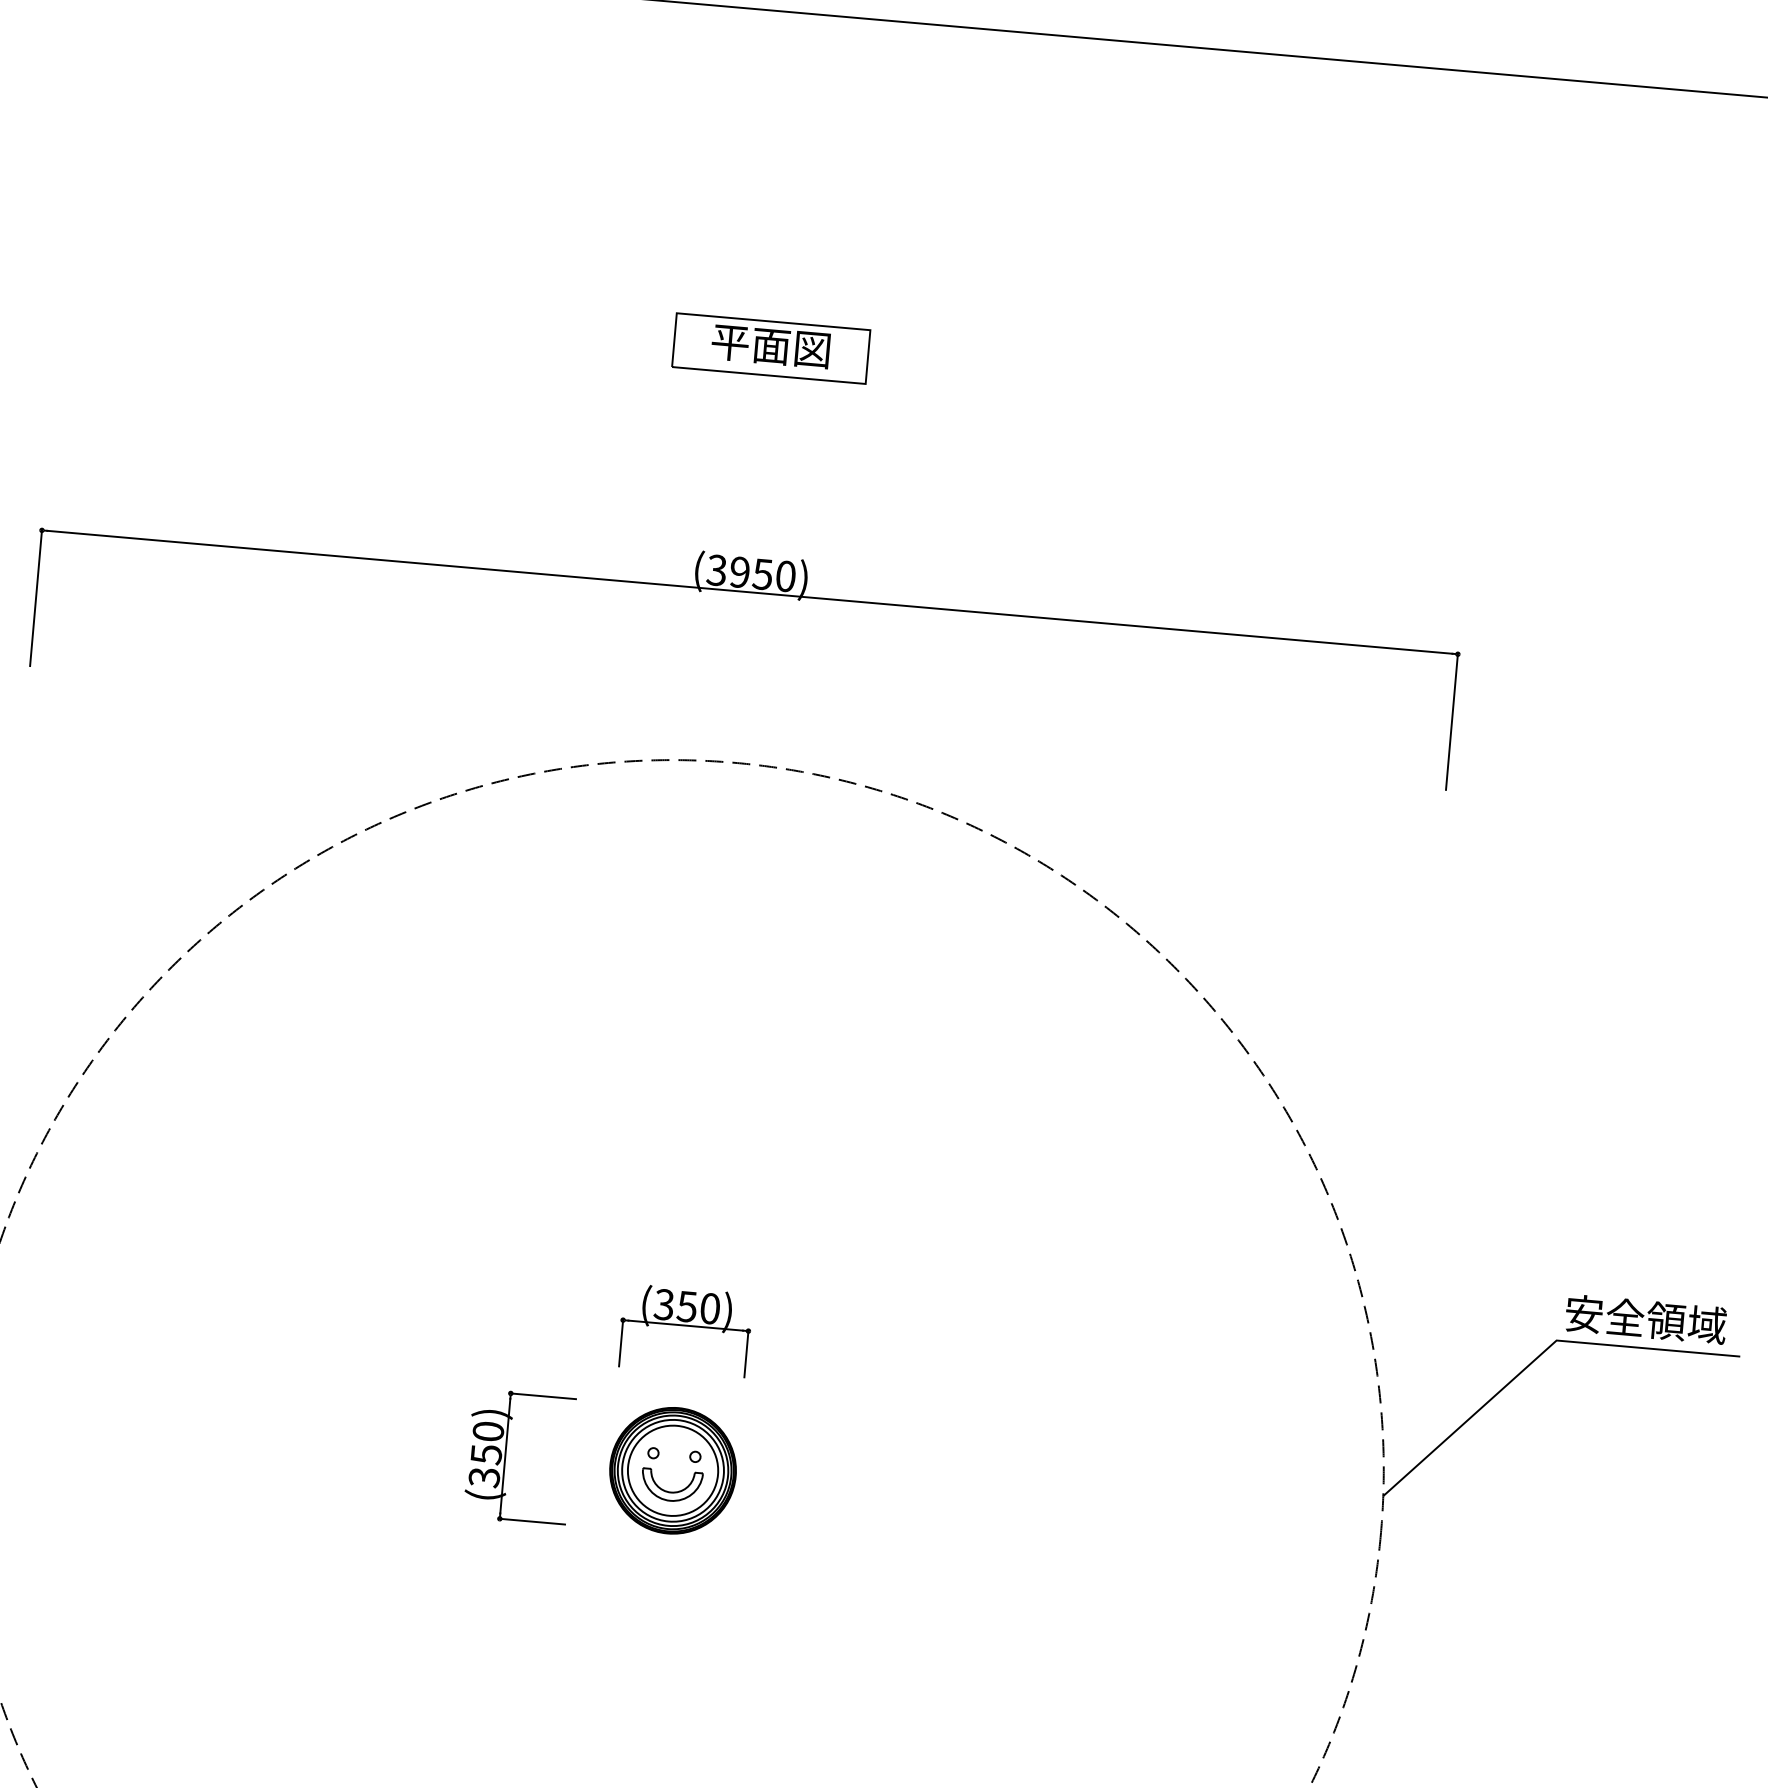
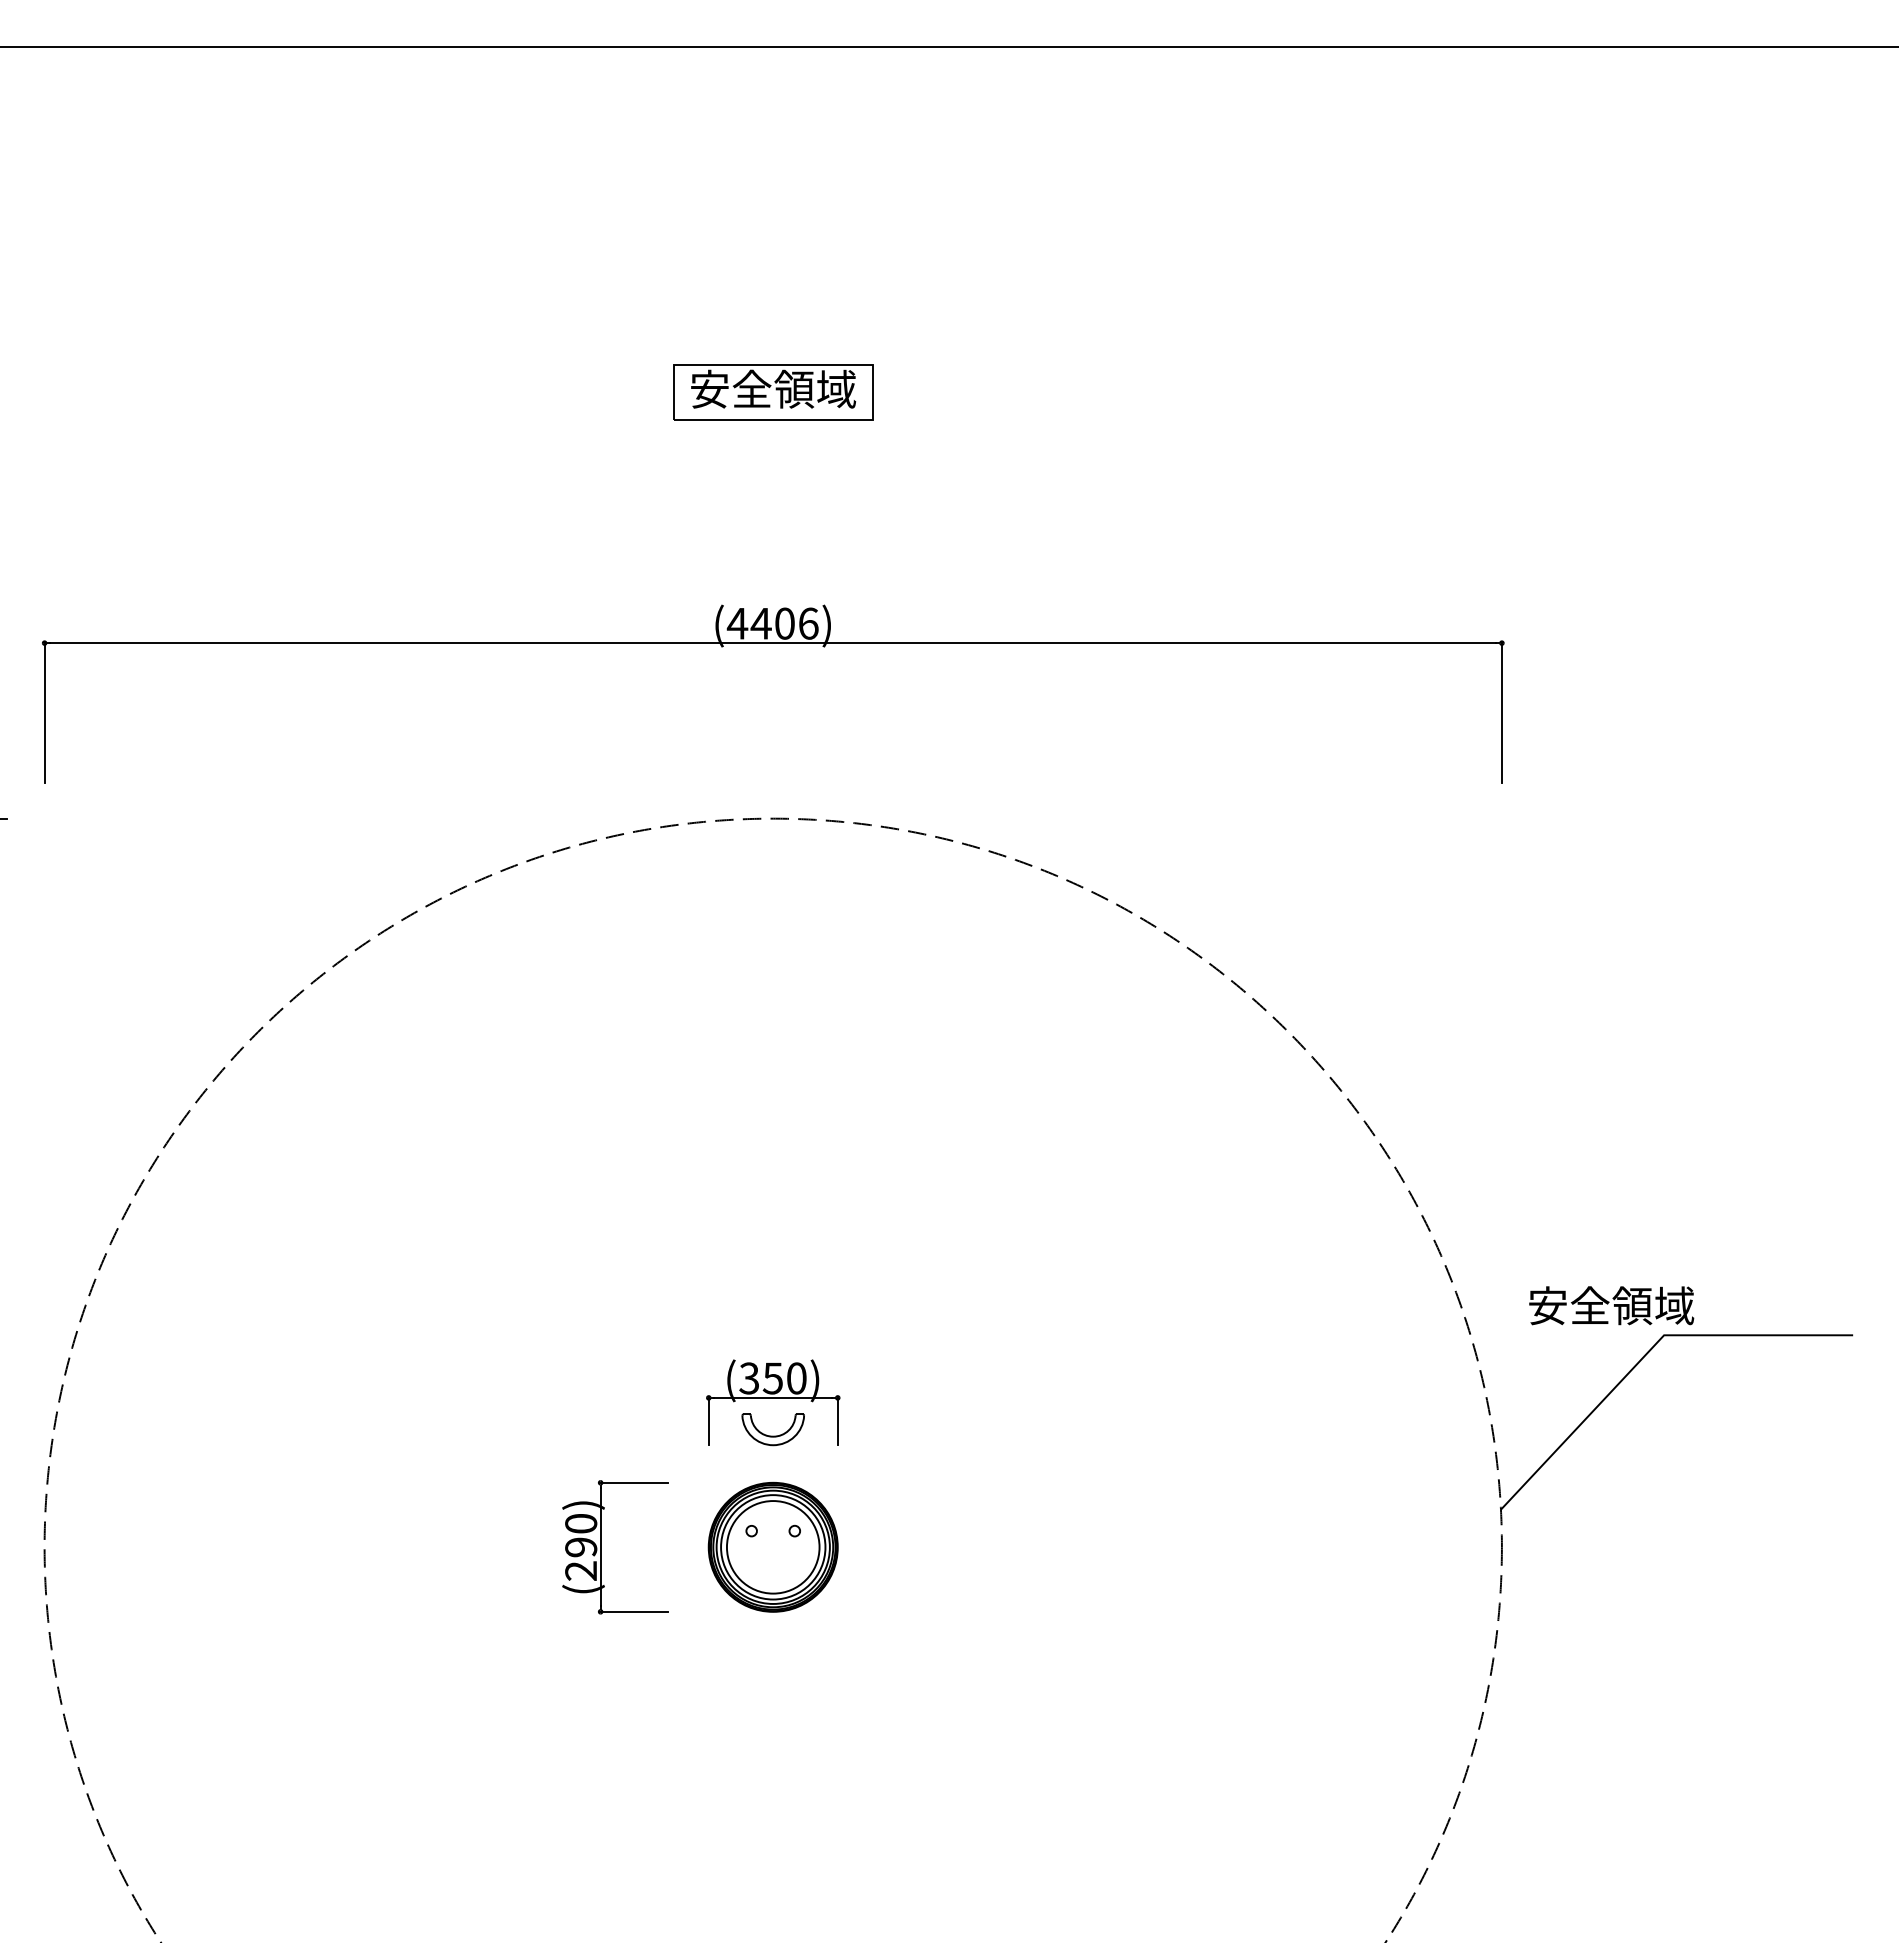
text: (771, 344) -> (773, 388), 平面図 -> 安全領域
text: (750, 573) -> (772, 623), (3950) -> (4406)
text: (1646, 1319) -> (1611, 1305), moved
text: (485, 1466) -> (581, 1559), (350) -> (290)
part: (671, 1485) -> (772, 1429), moved

